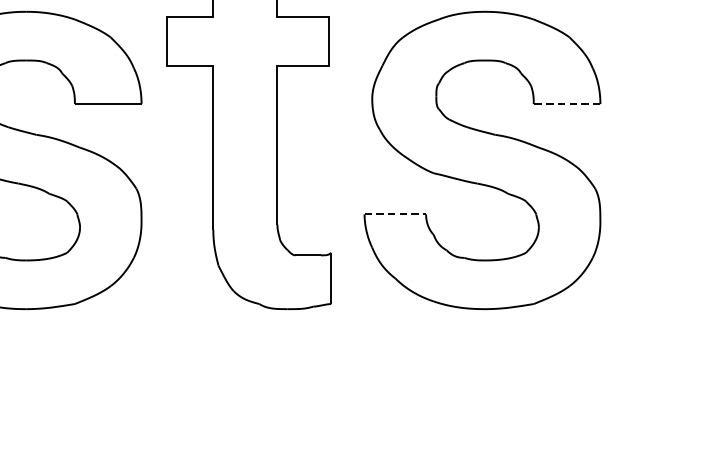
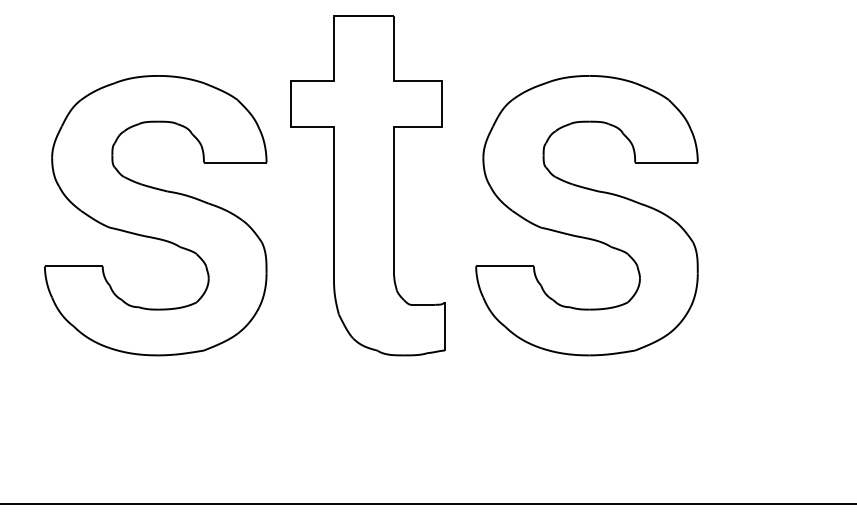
line: (566, 103) -> (665, 162), dashed -> solid
line: (395, 214) -> (505, 266), dashed -> solid

